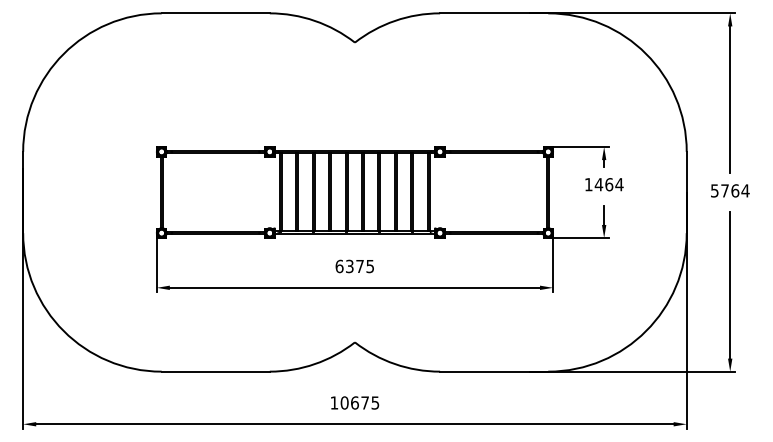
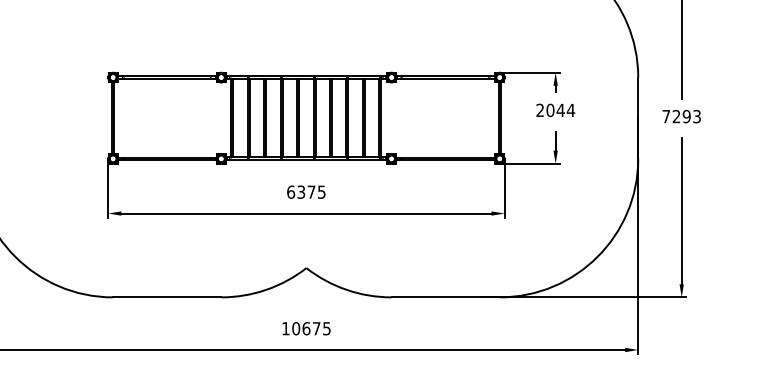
text: (598, 184) -> (550, 110), 1464 -> 2044
text: (730, 190) -> (682, 116), 5764 -> 7293

